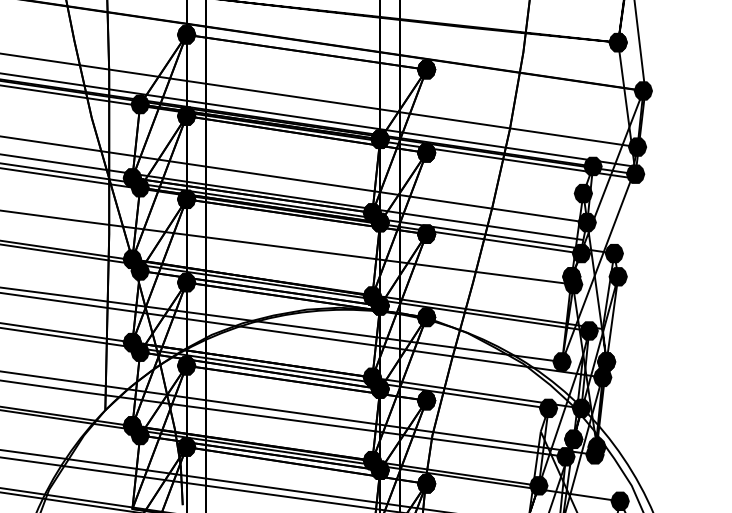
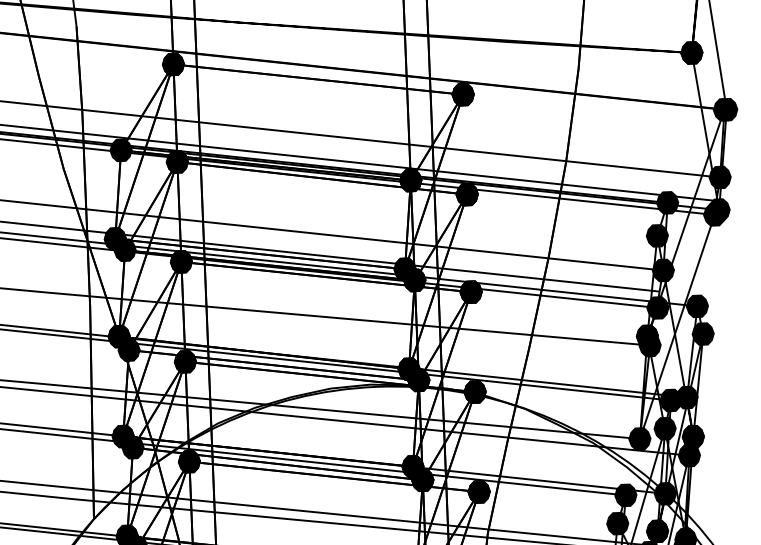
fill: (644, 90) -> (725, 109), added
fill: (631, 177) -> (714, 214), added
fill: (602, 328) -> (686, 396), added
fill: (583, 353) -> (665, 427), added
fill: (540, 431) -> (617, 523), added

